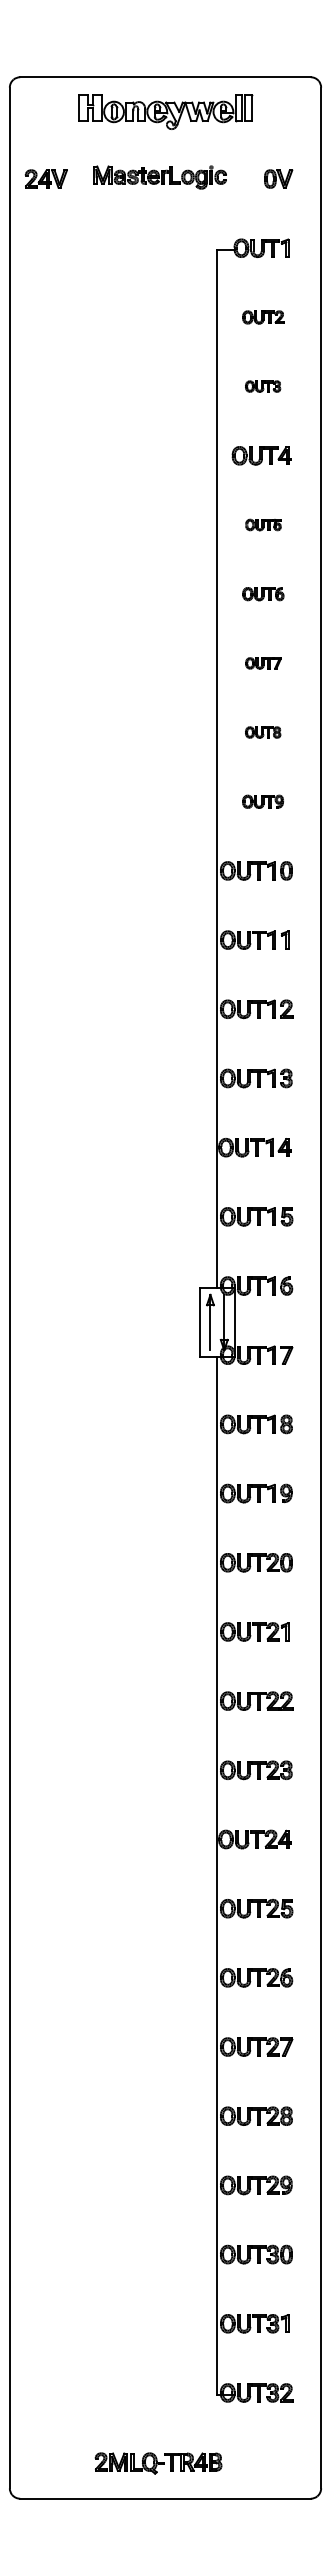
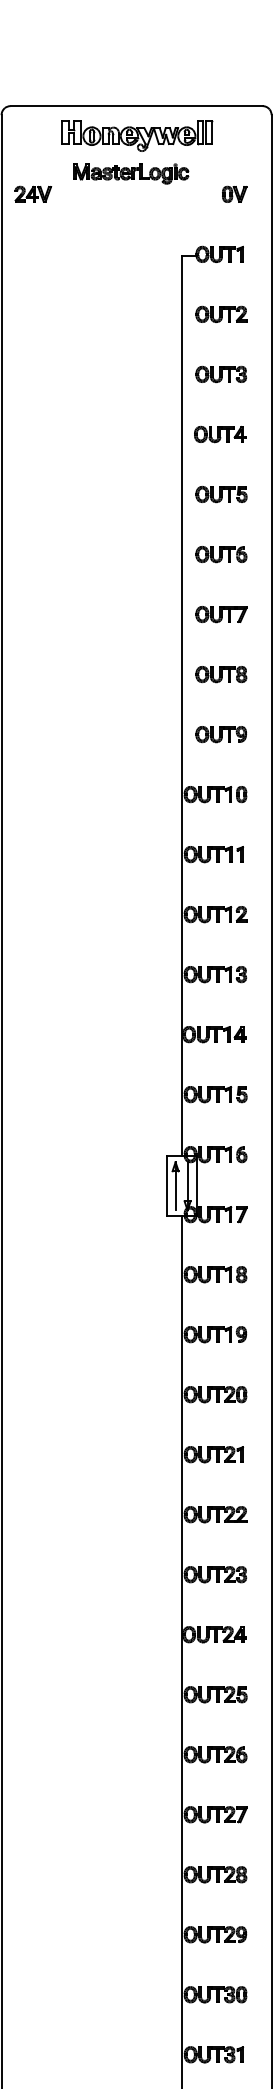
part: (159, 177) -> (130, 173), moved
part: (262, 317) -> (220, 314), size x1.43
part: (262, 386) -> (220, 374), size x1.67
part: (263, 524) -> (221, 494), size x1.67
part: (263, 593) -> (221, 553), size x1.43
part: (263, 663) -> (221, 614), size x1.67
part: (262, 732) -> (220, 674), size x1.67
part: (262, 801) -> (220, 734), size x1.43

